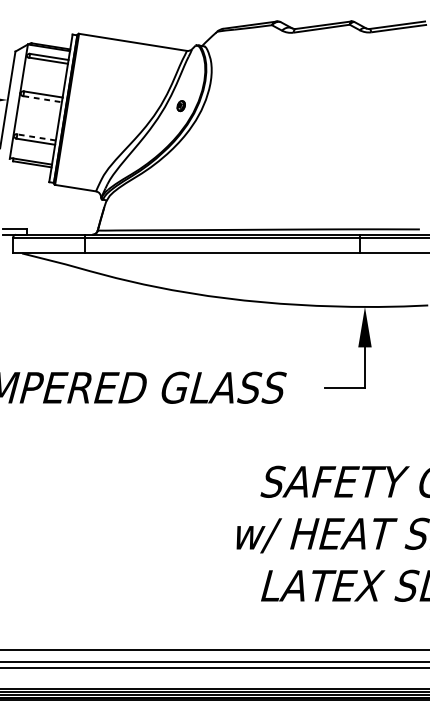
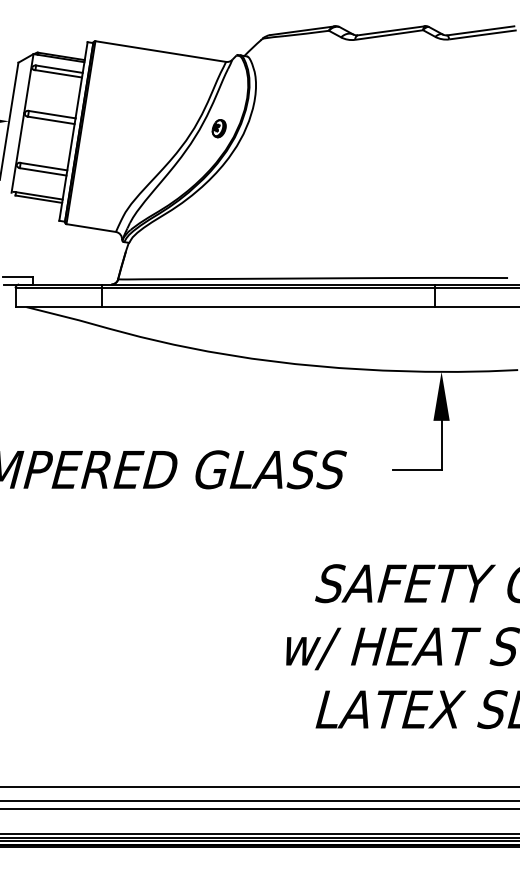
line: (42, 99) -> (51, 120), dashed -> solid
part: (180, 105) -> (218, 128), size x1.43
line: (36, 137) -> (44, 166), dashed -> solid

